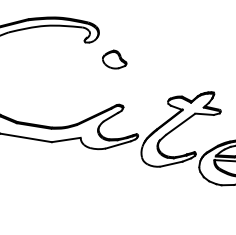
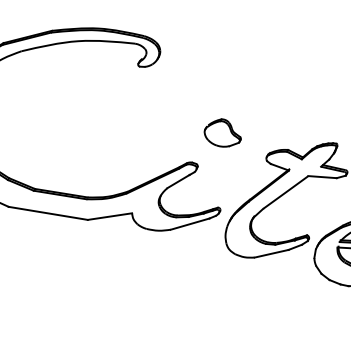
part: (114, 59) -> (222, 132), moved

